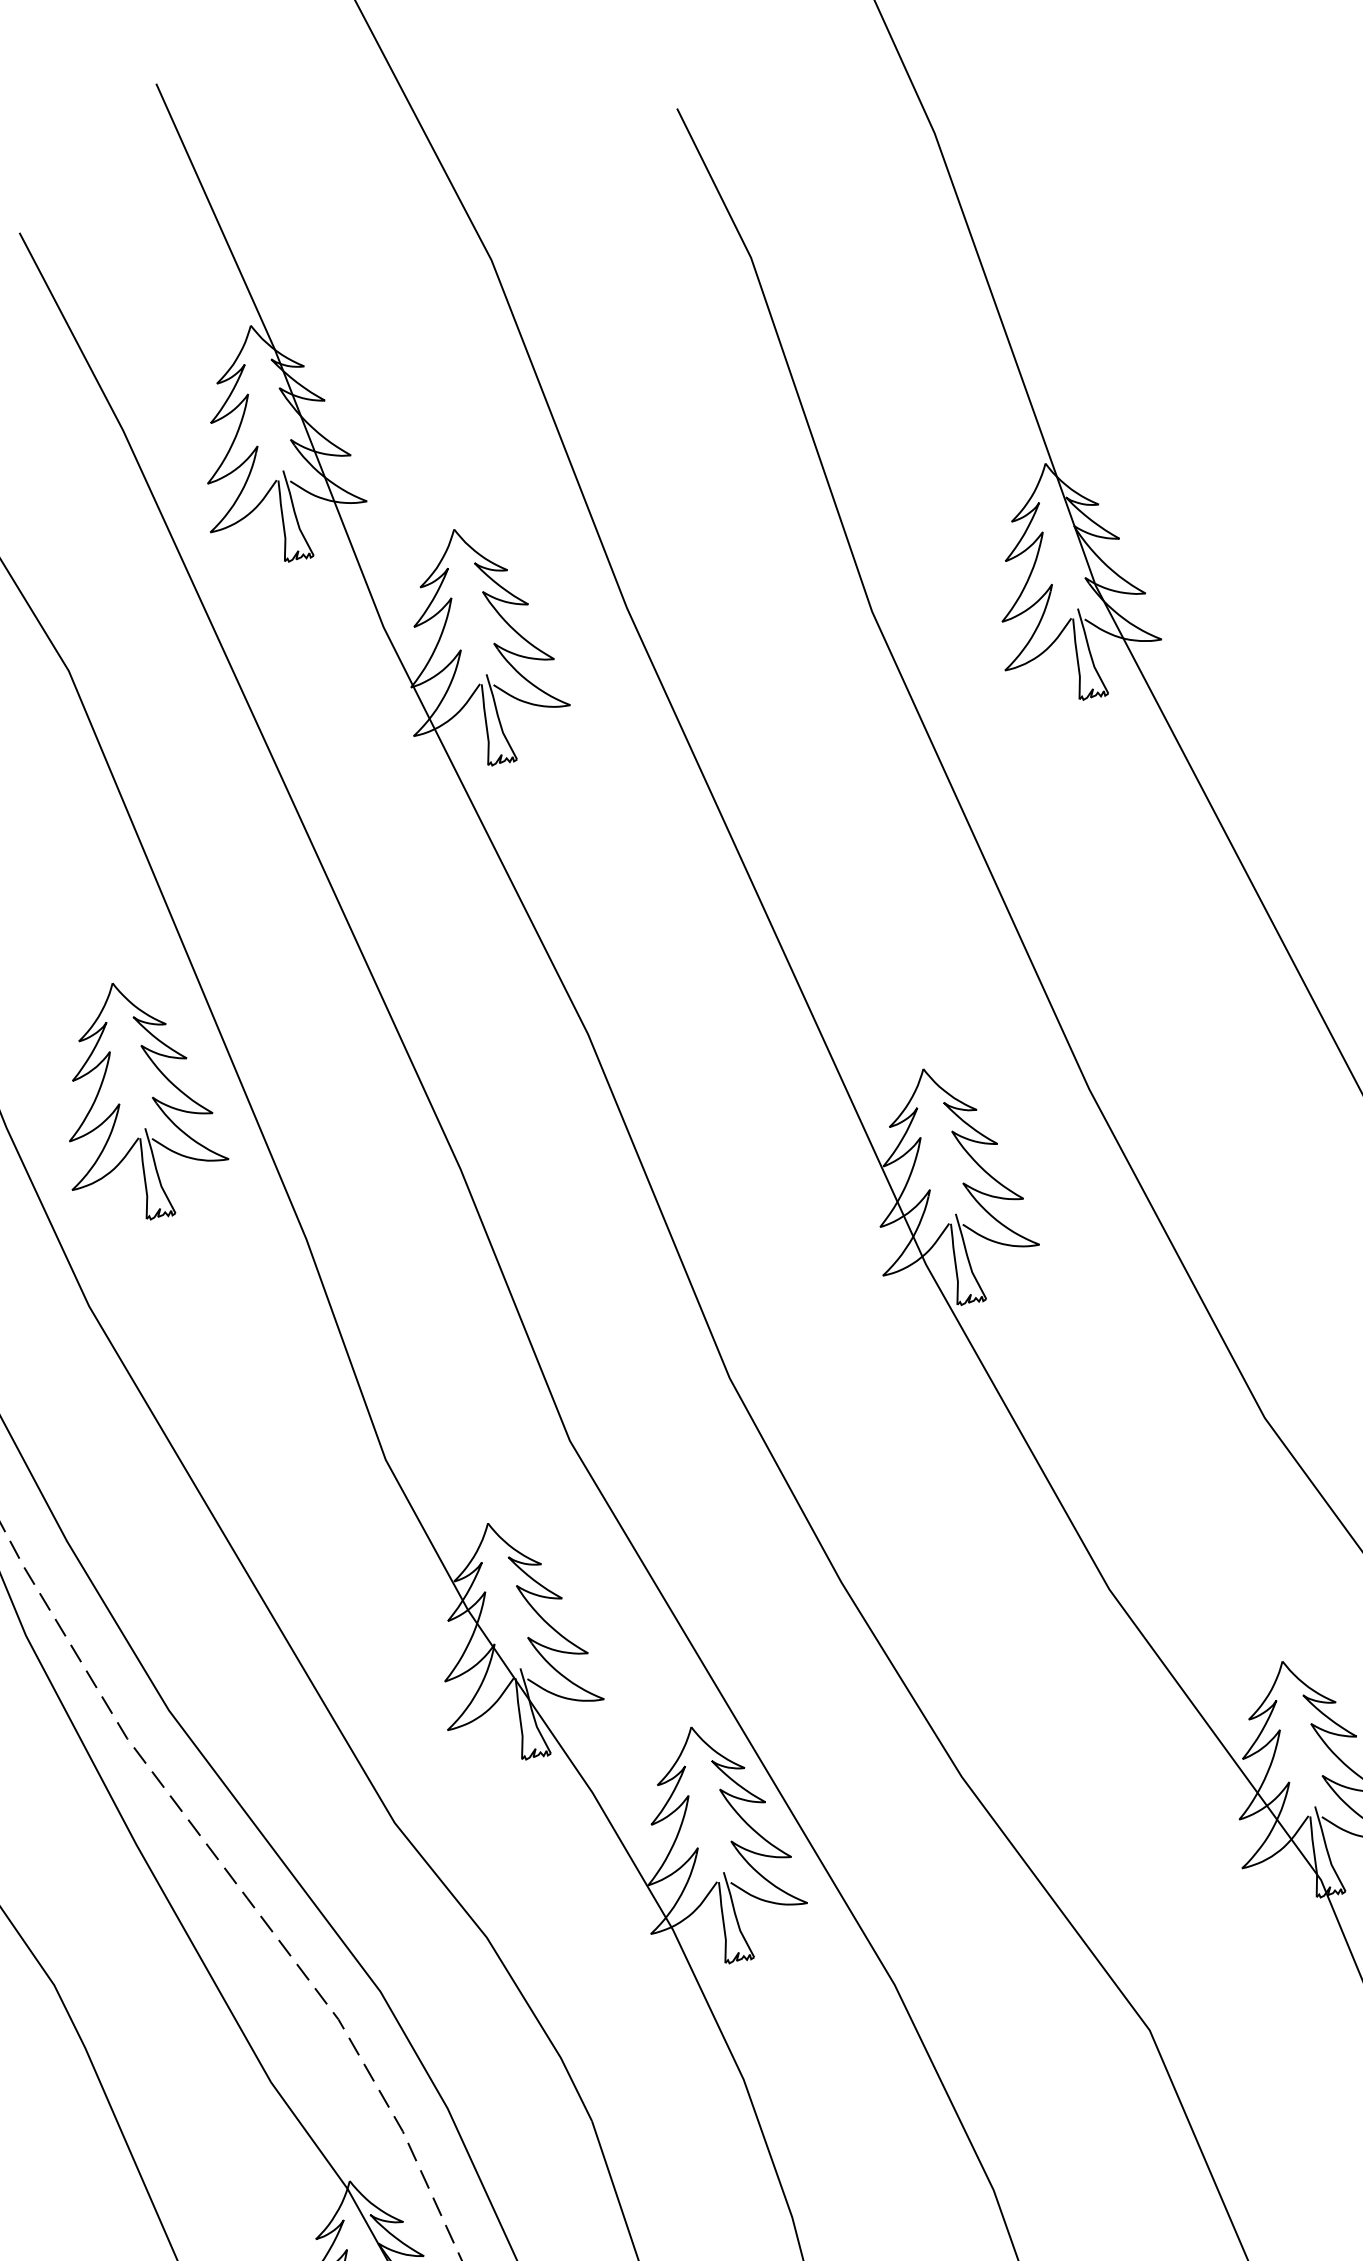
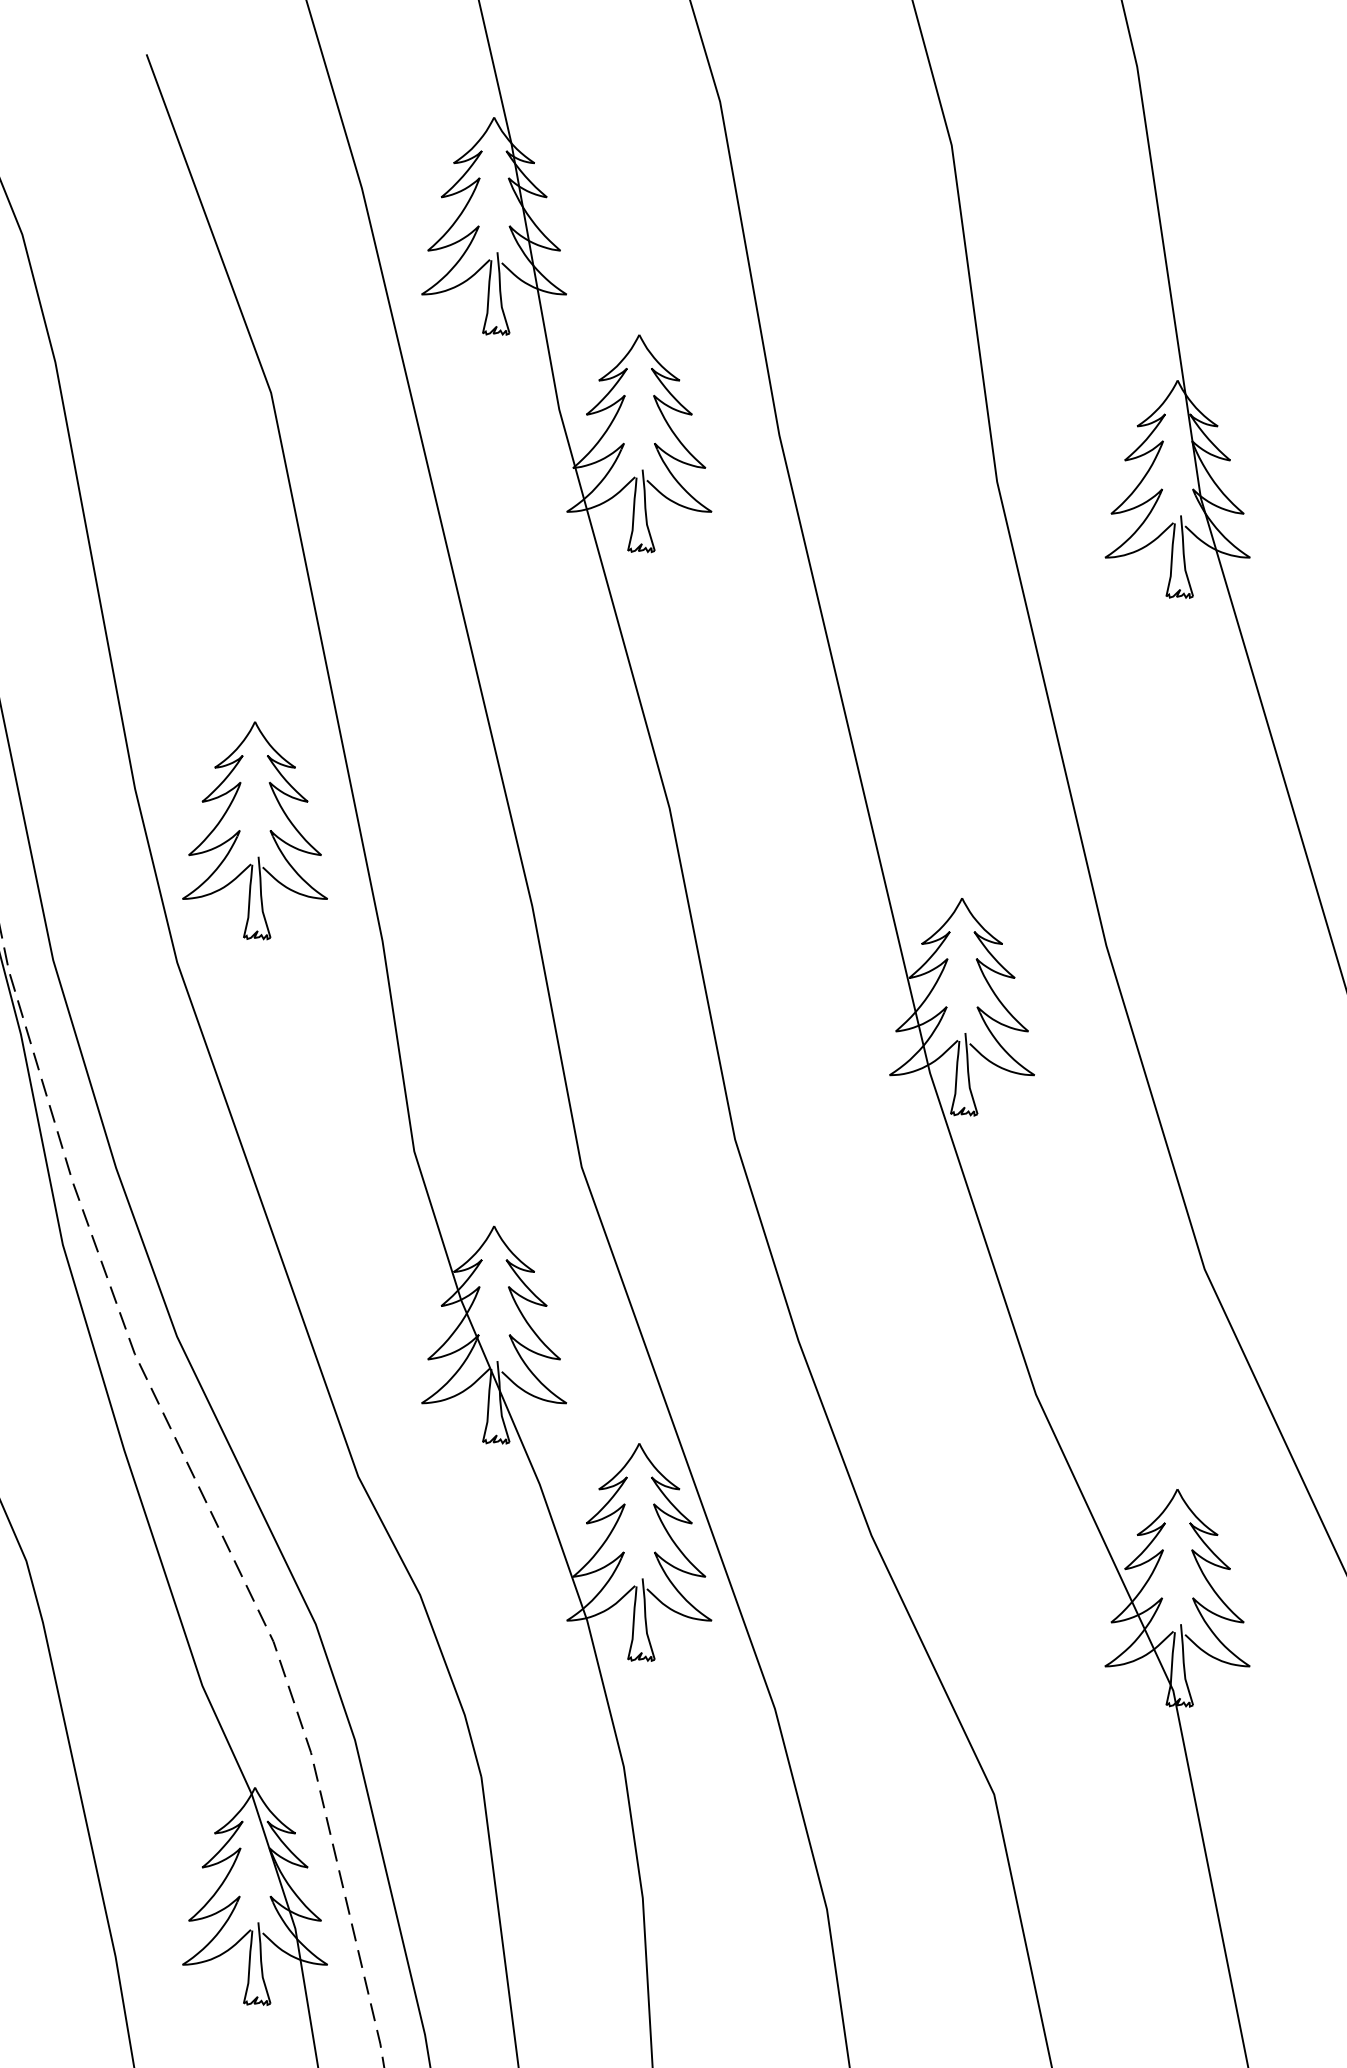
part: (120, 1103) -> (240, 830), moved

